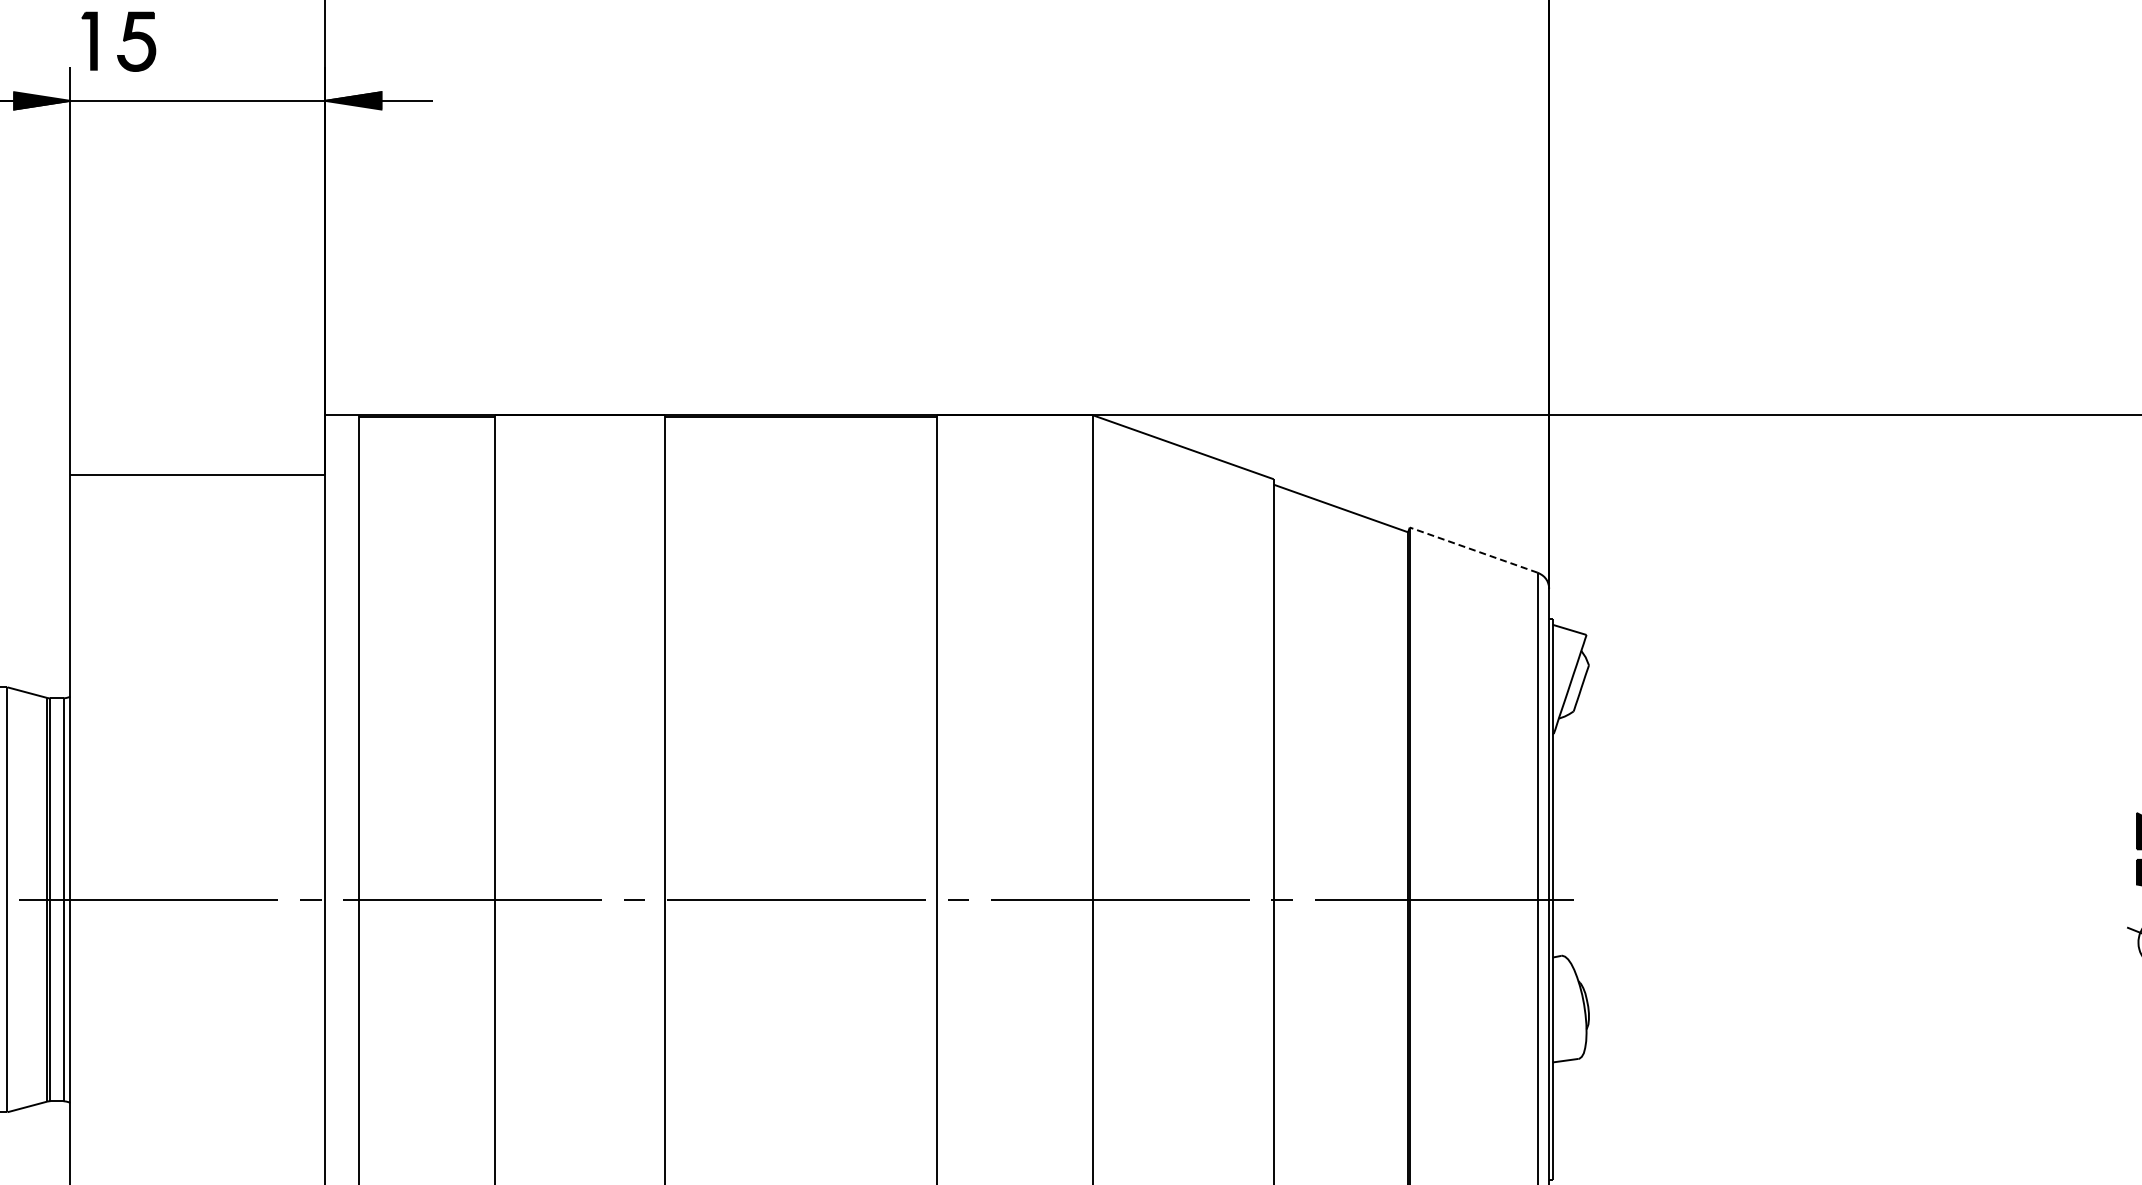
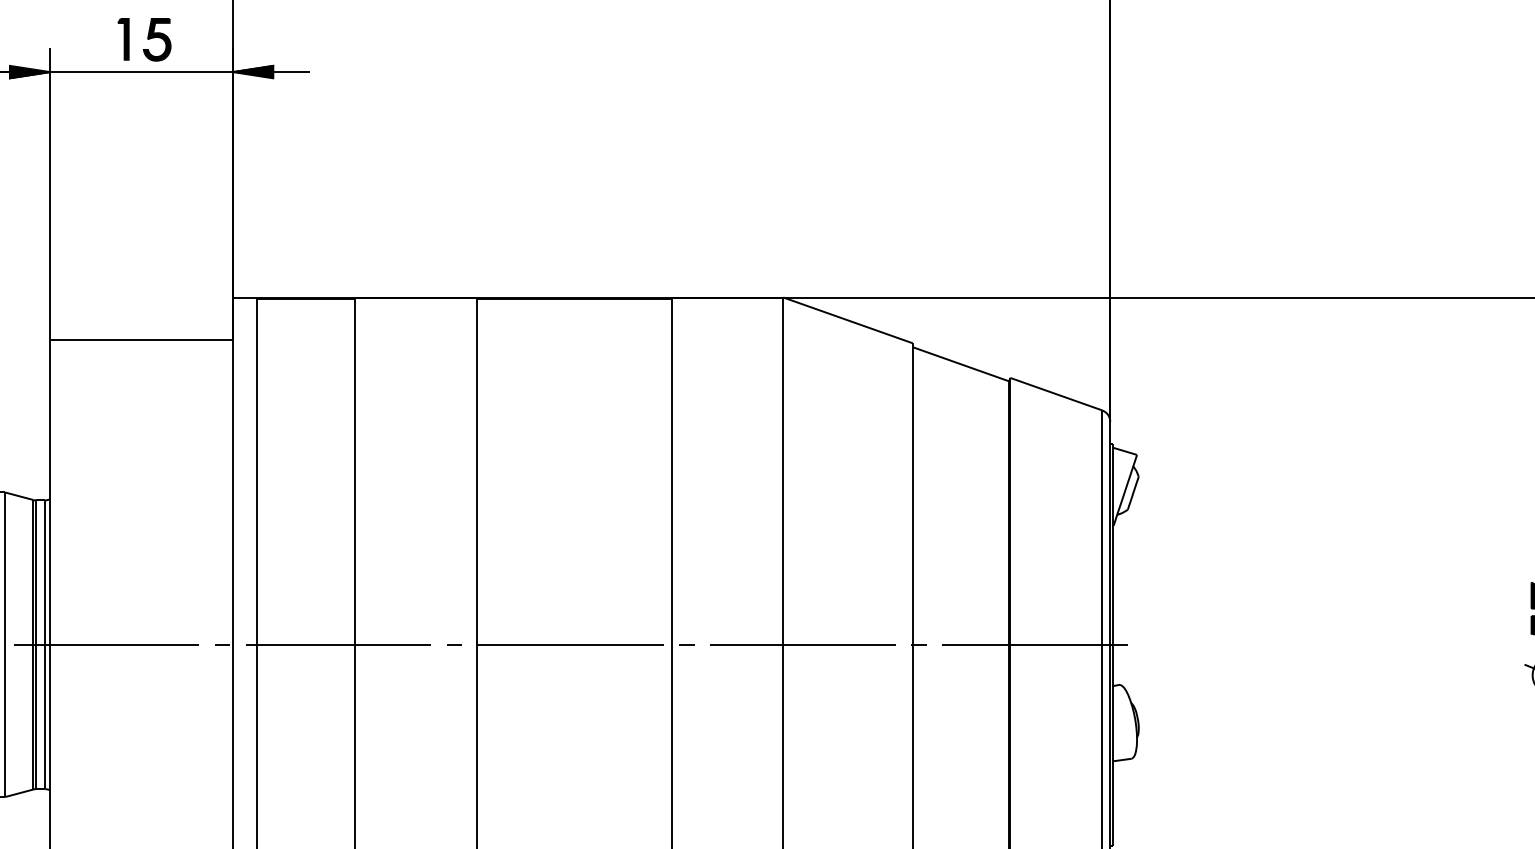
part: (118, 41) -> (144, 39), moved
line: (1473, 550) -> (1056, 394), dashed -> solid

